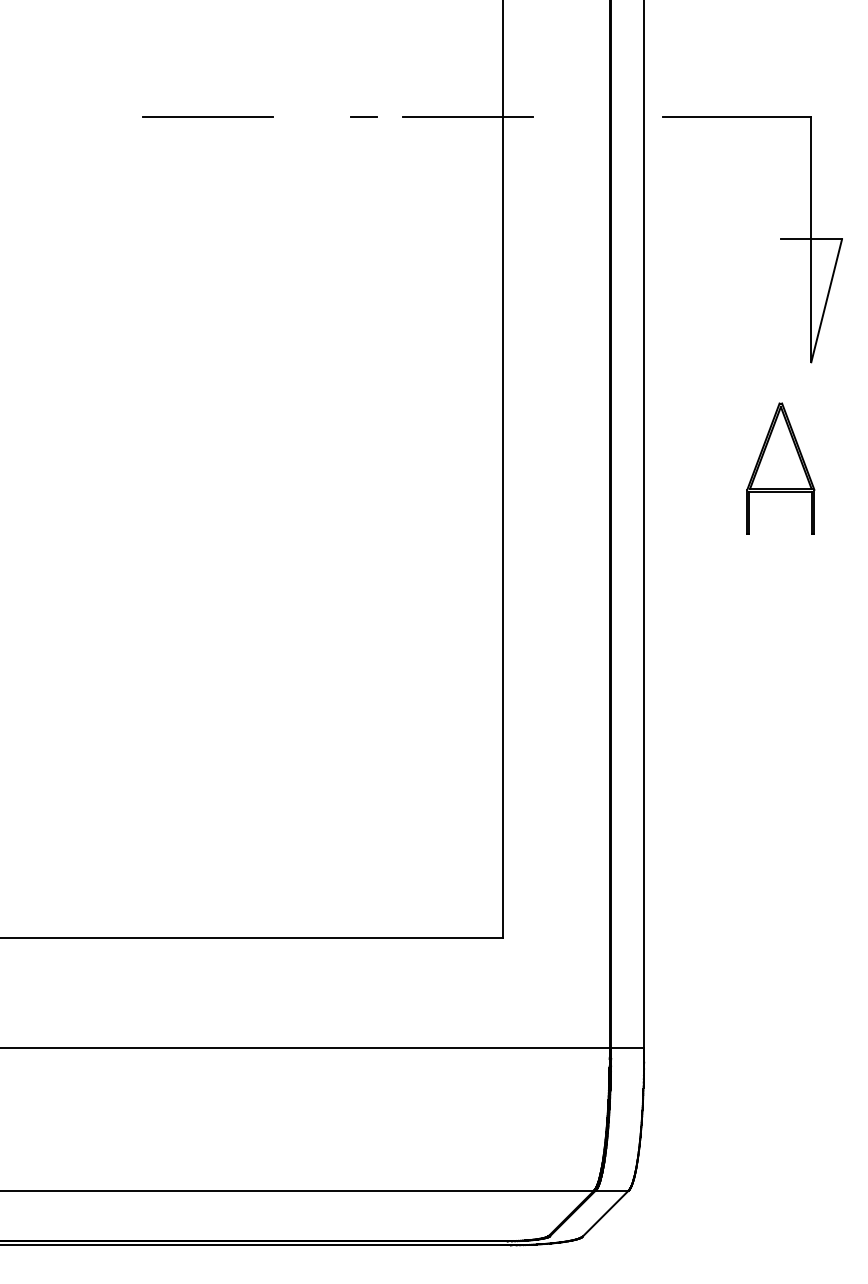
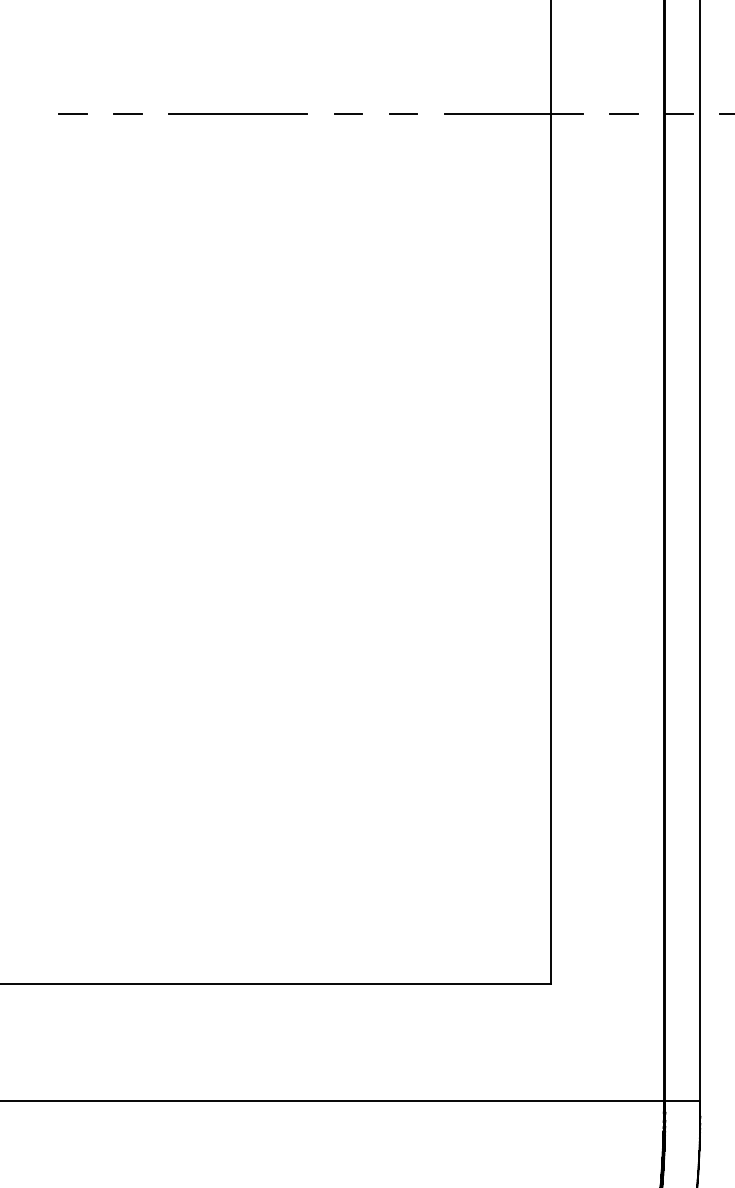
line: (51, 116) -> (72, 114), added
line: (103, 116) -> (127, 114), added
line: (312, 116) -> (349, 114), added
line: (572, 116) -> (624, 114), added
line: (624, 116) -> (679, 114), added

